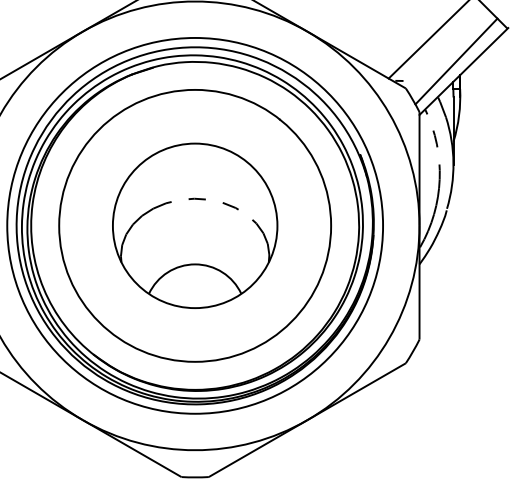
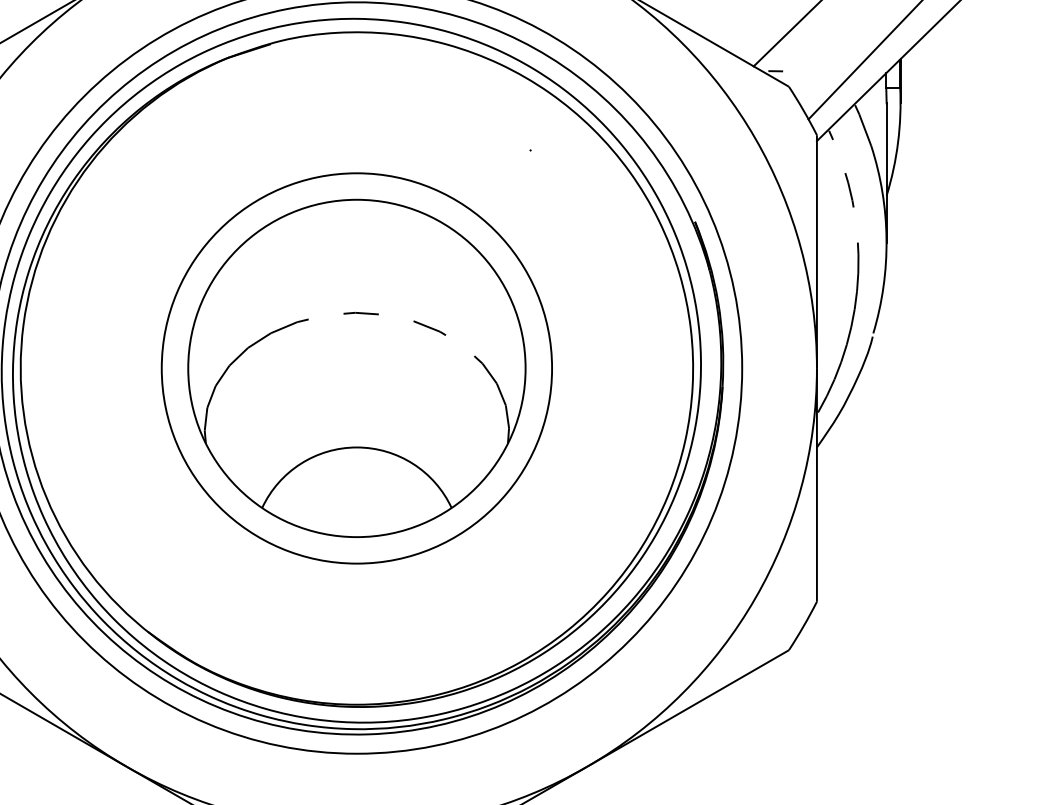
circle: (195, 225) -> (357, 367), size x0.7

